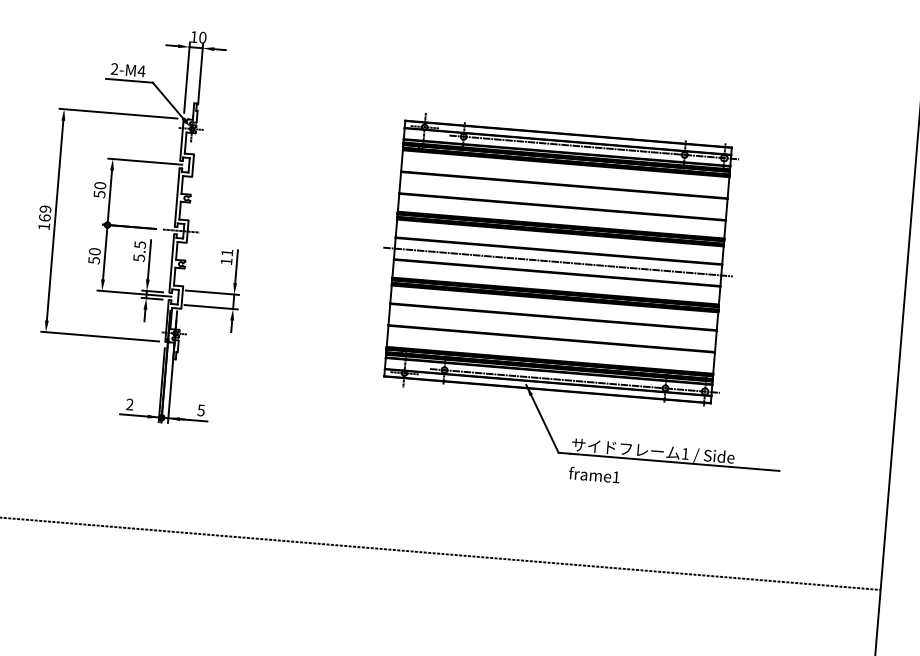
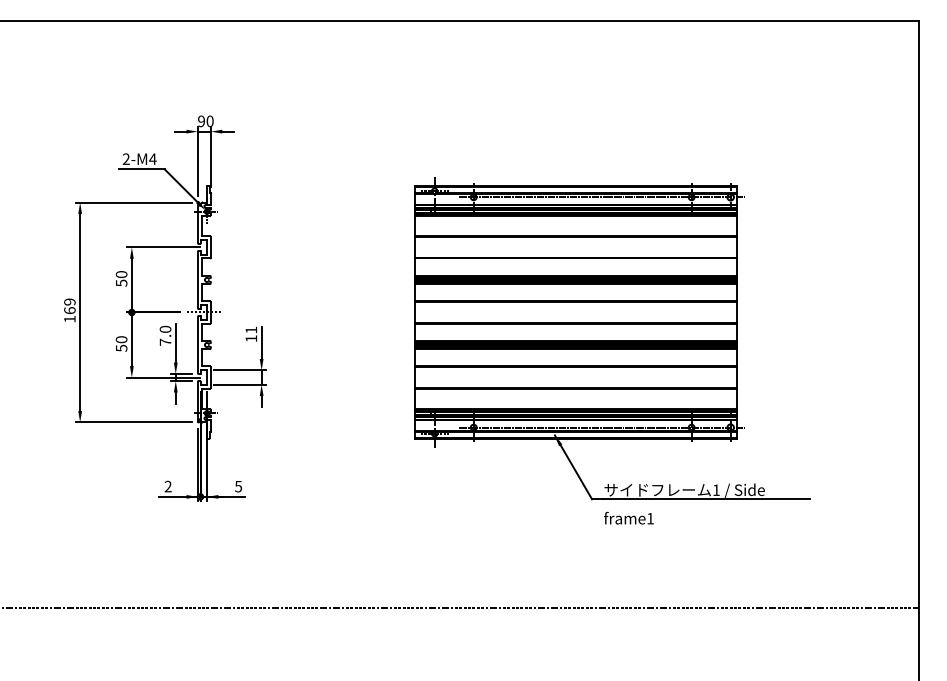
text: (194, 37) -> (201, 121), 10 -> 90
text: (139, 251) -> (165, 335), 5.5 -> 7.0
line: (557, 261) -> (575, 312), removed

